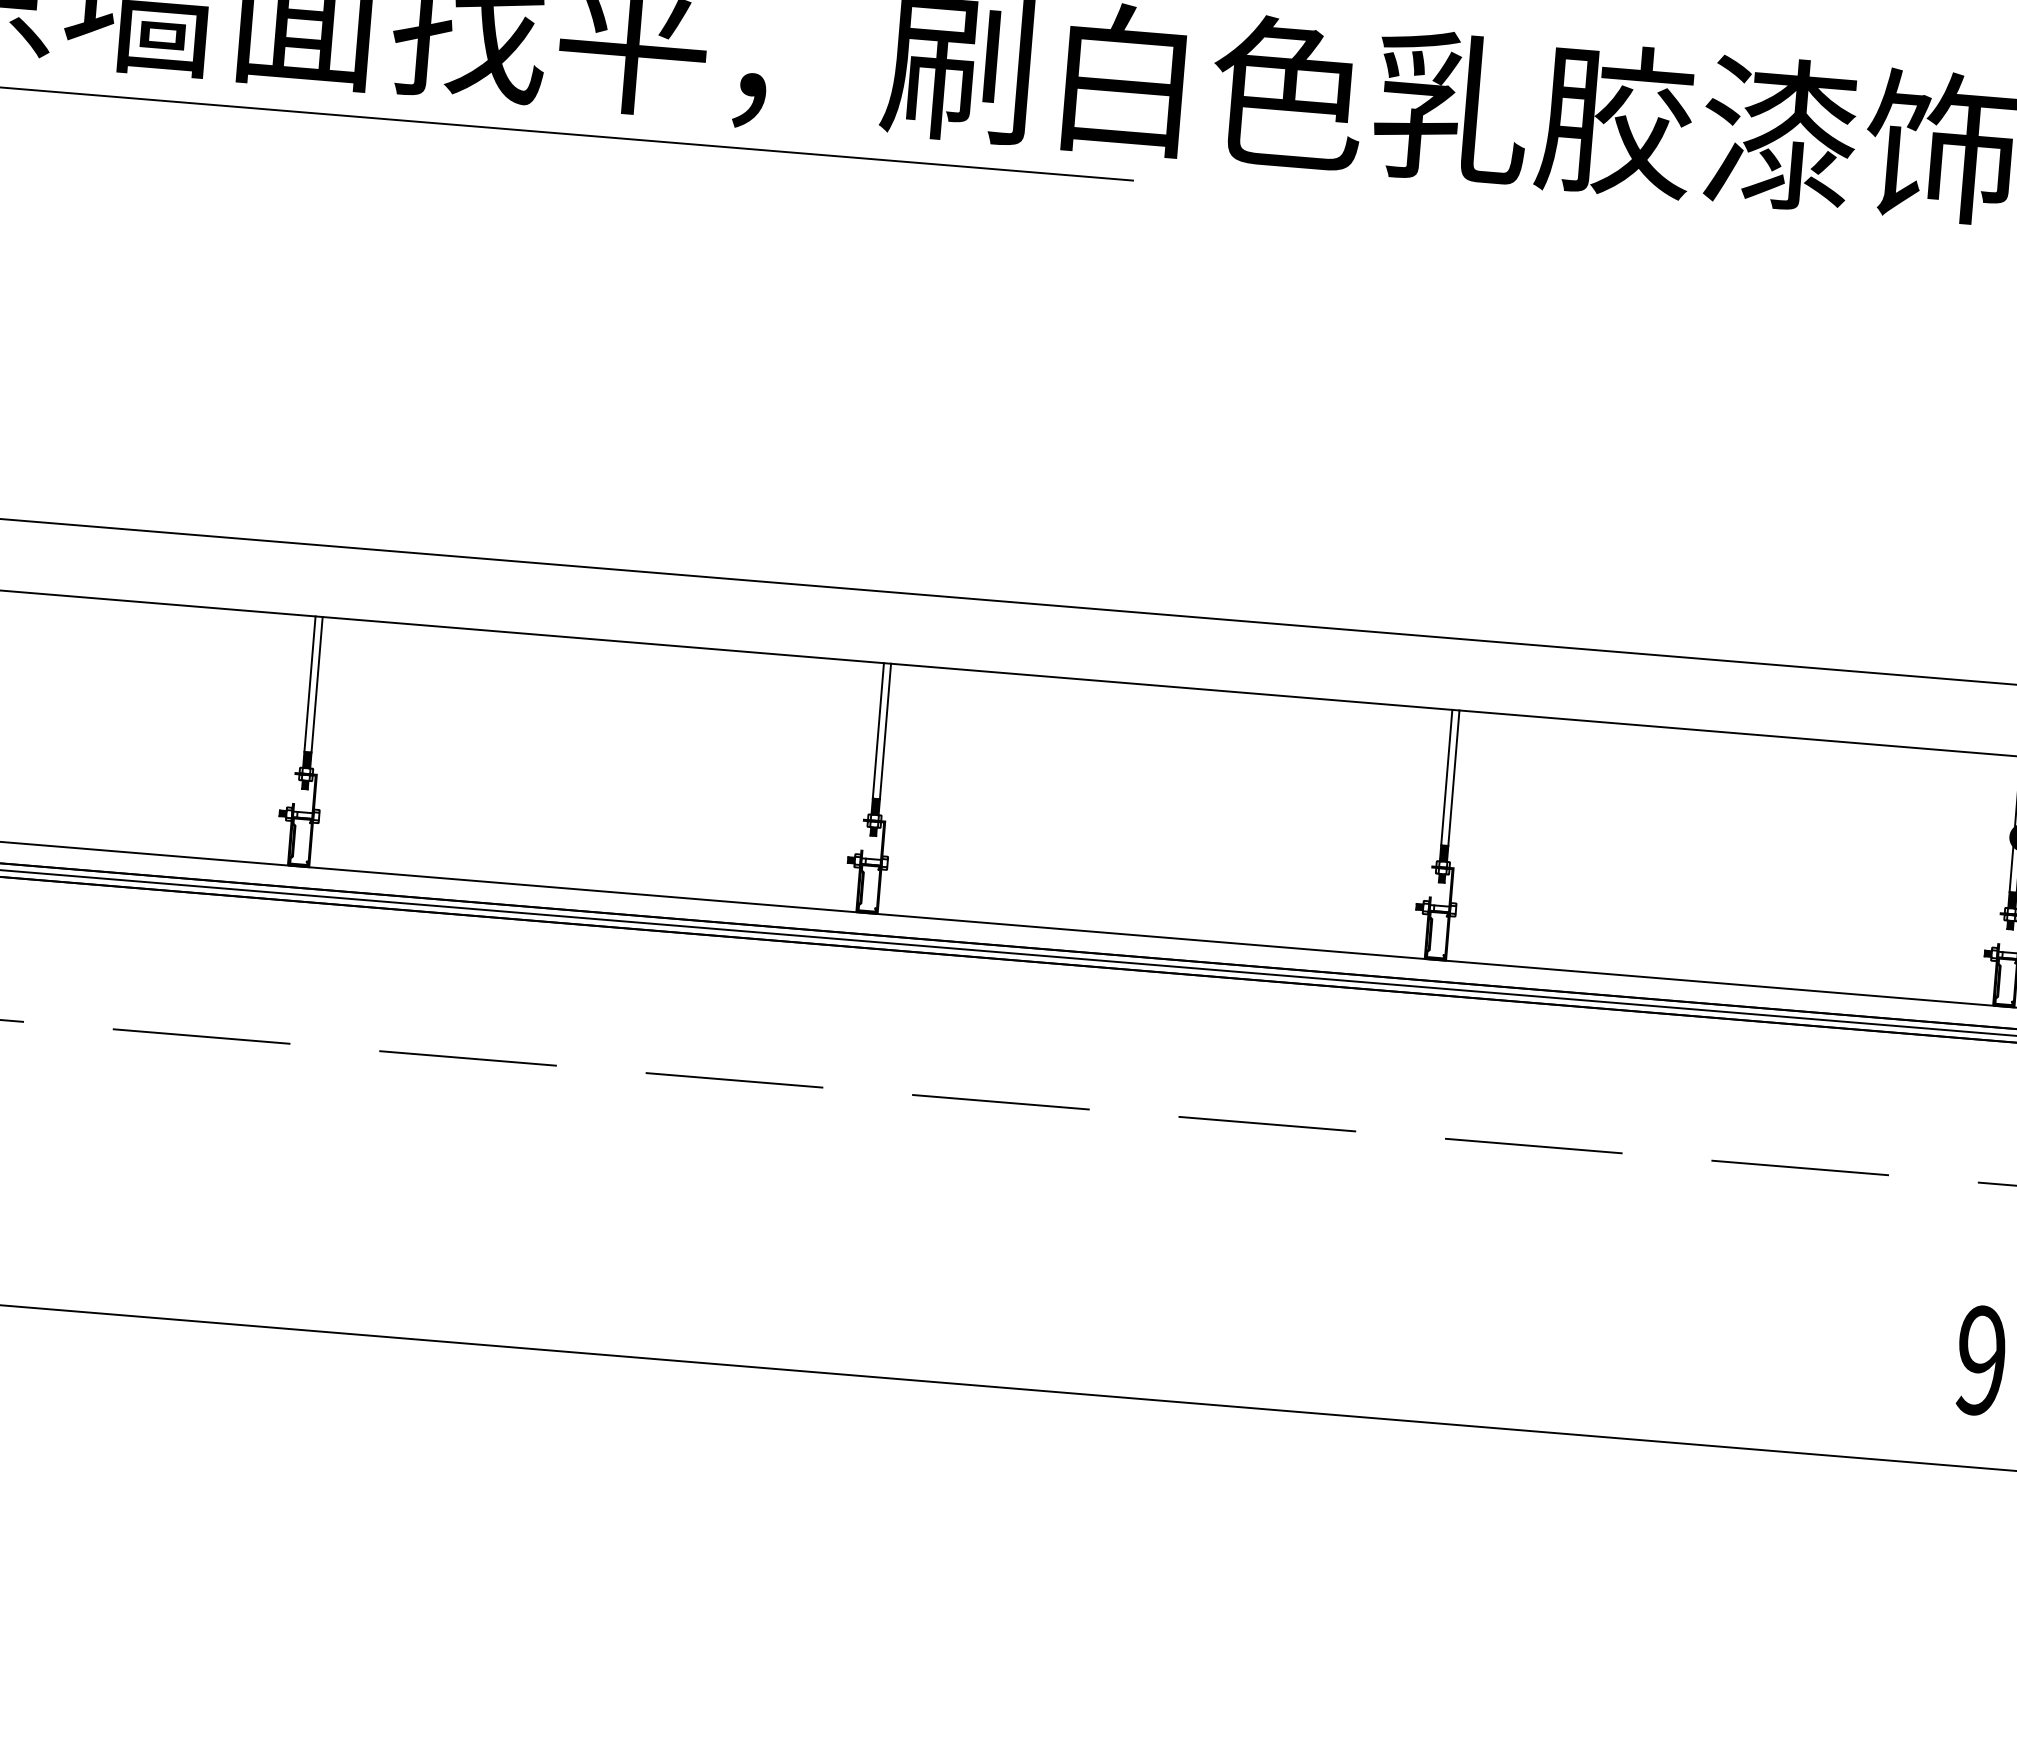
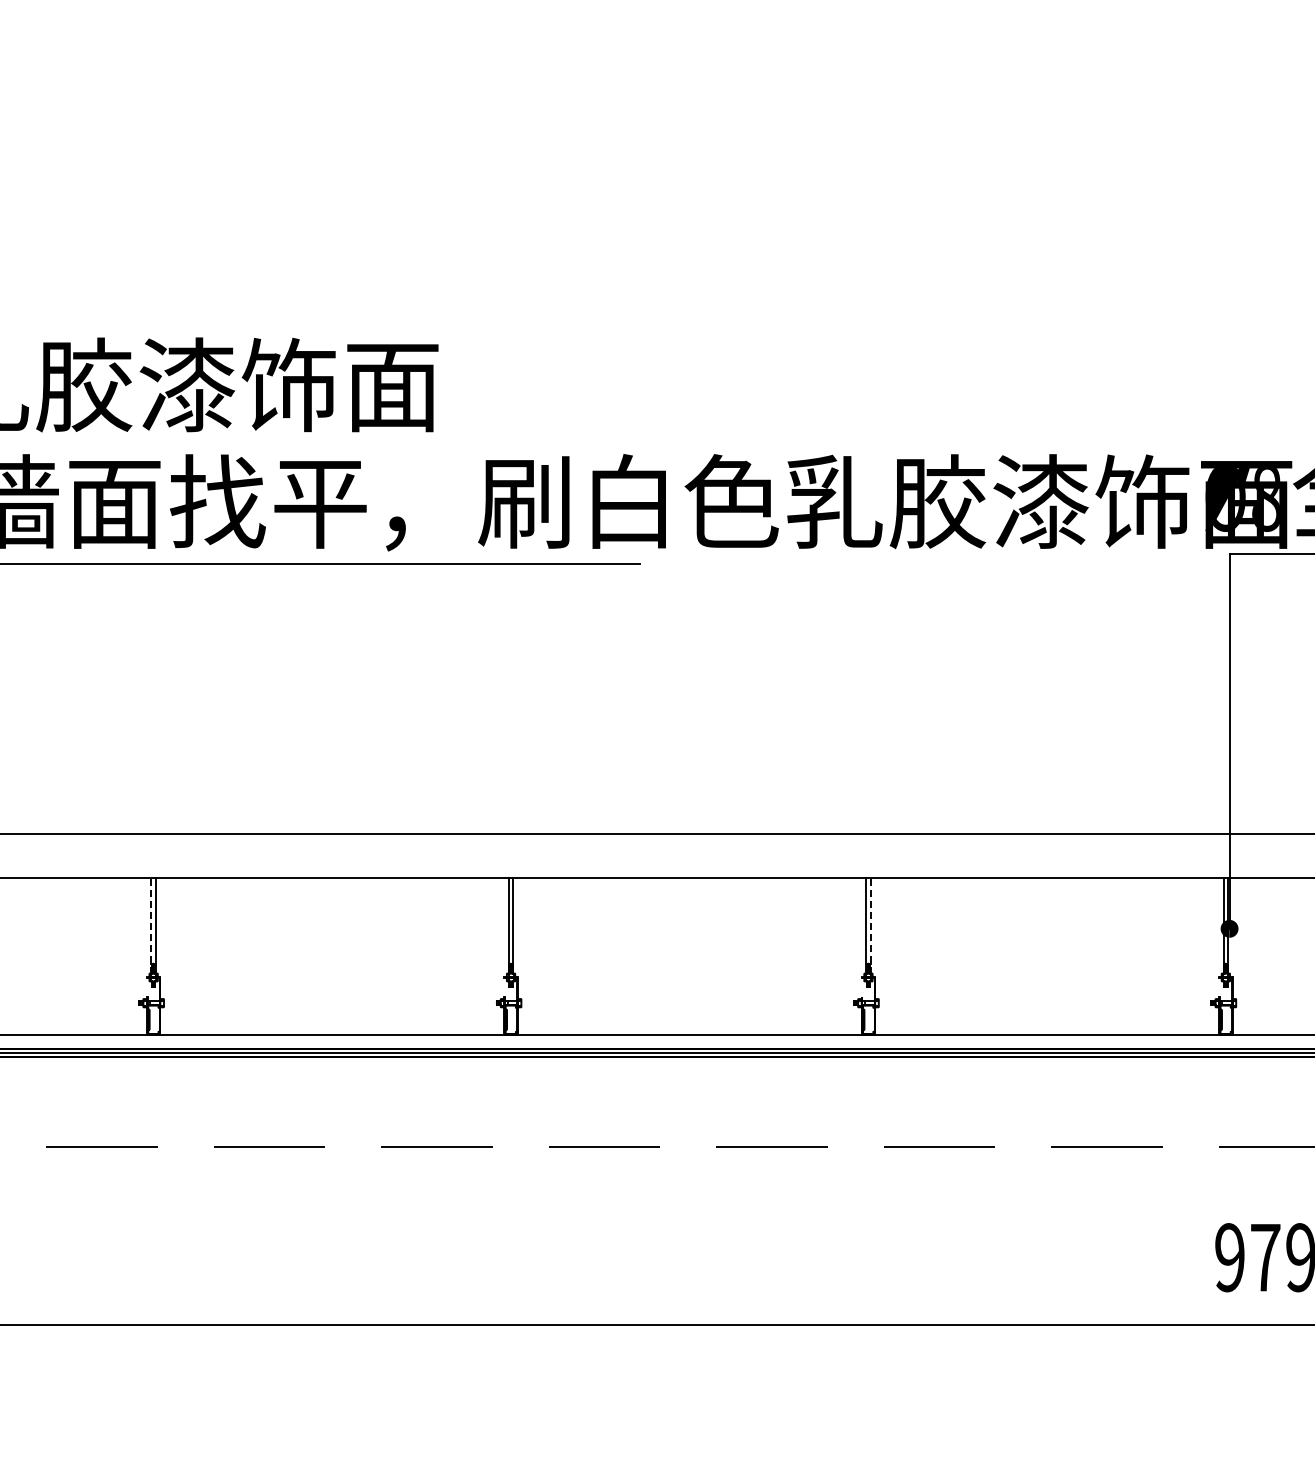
line: (309, 691) -> (151, 925), solid -> dashed
line: (1452, 785) -> (870, 925), solid -> dashed

